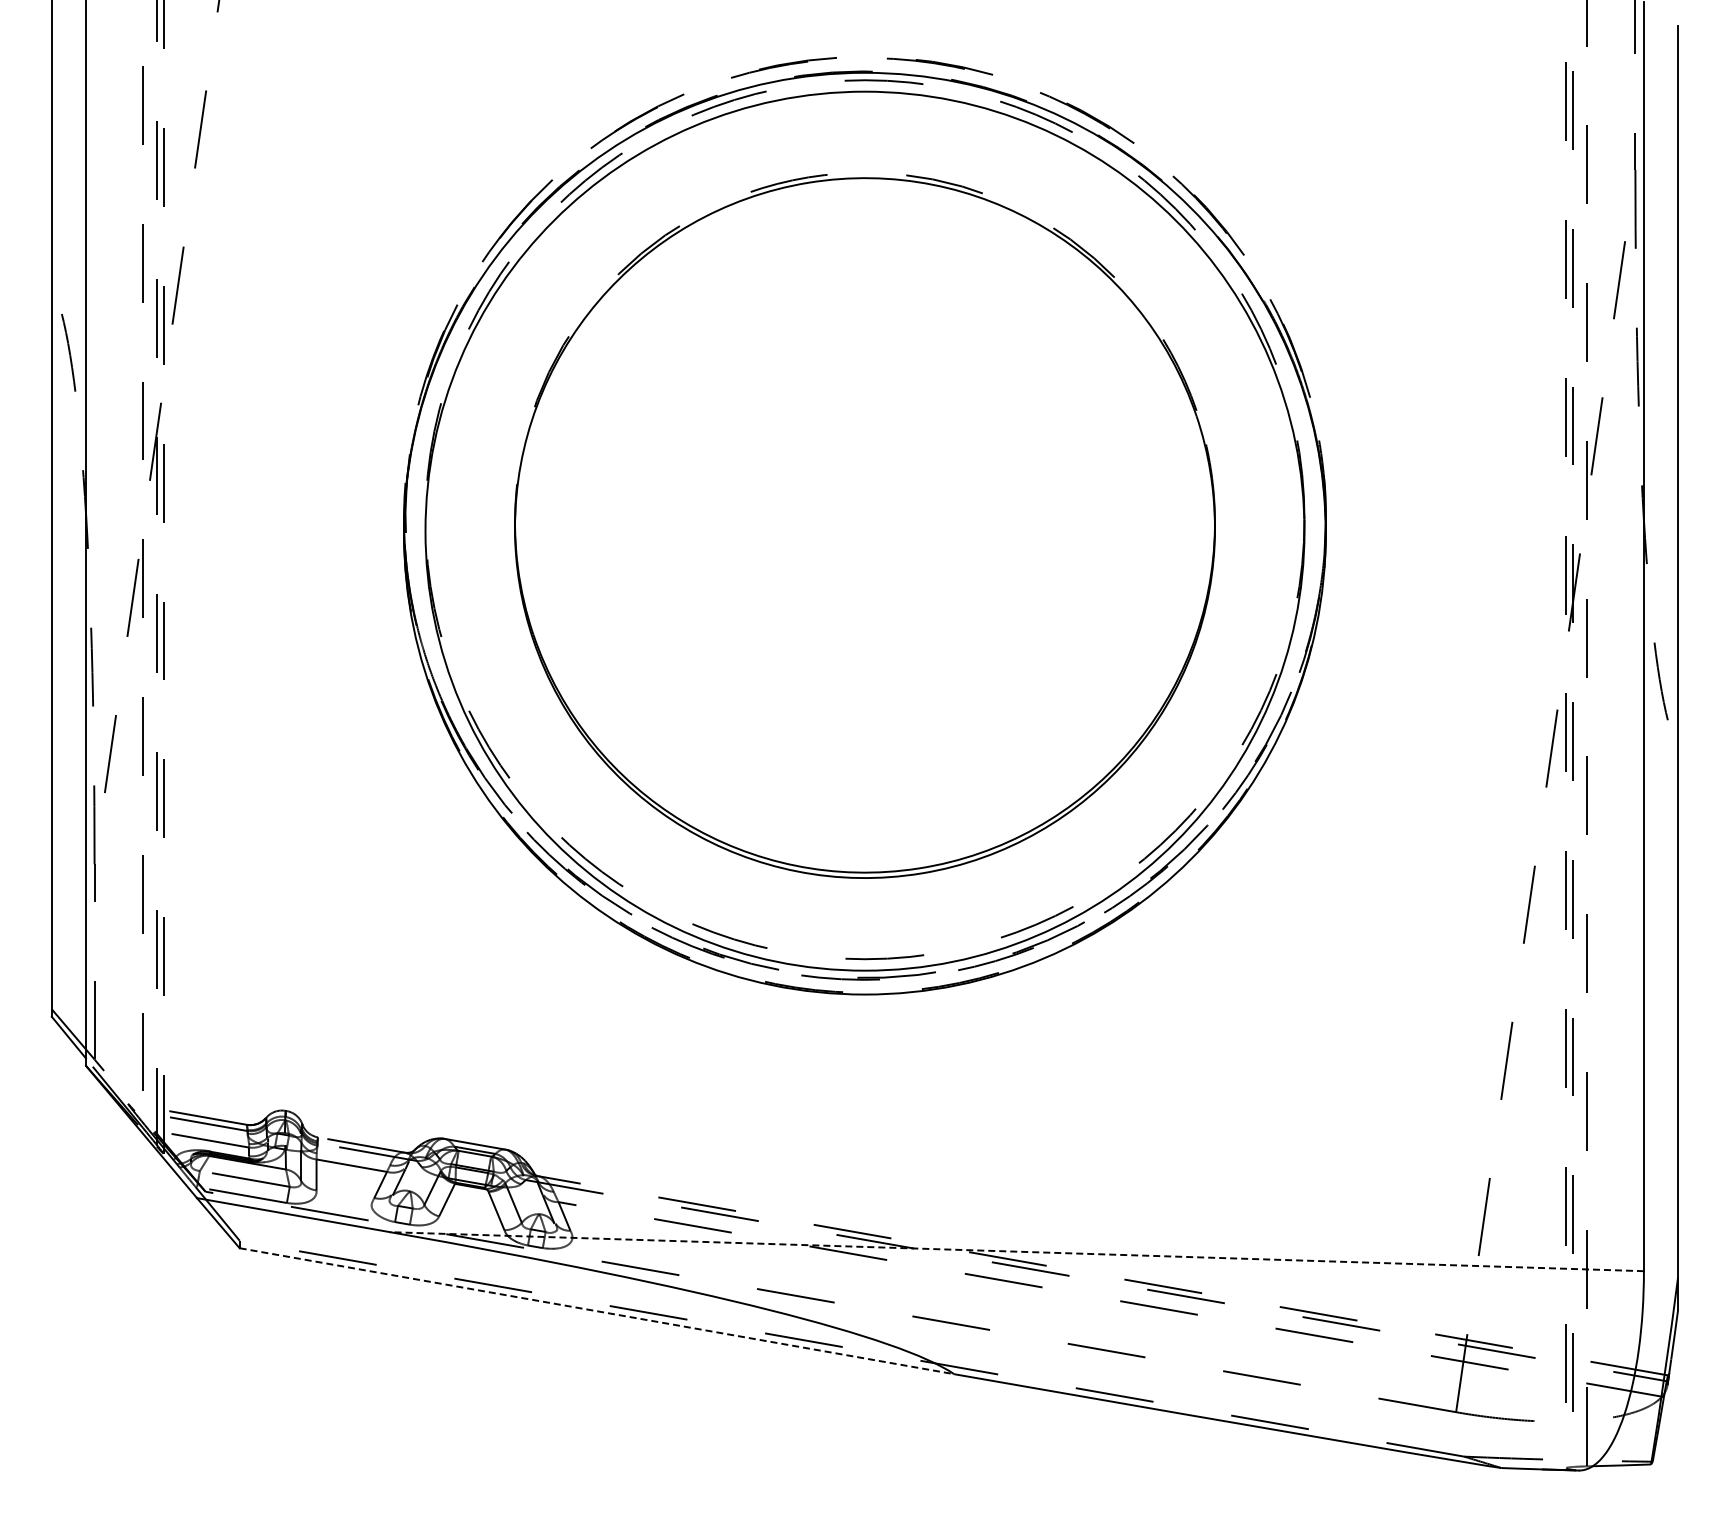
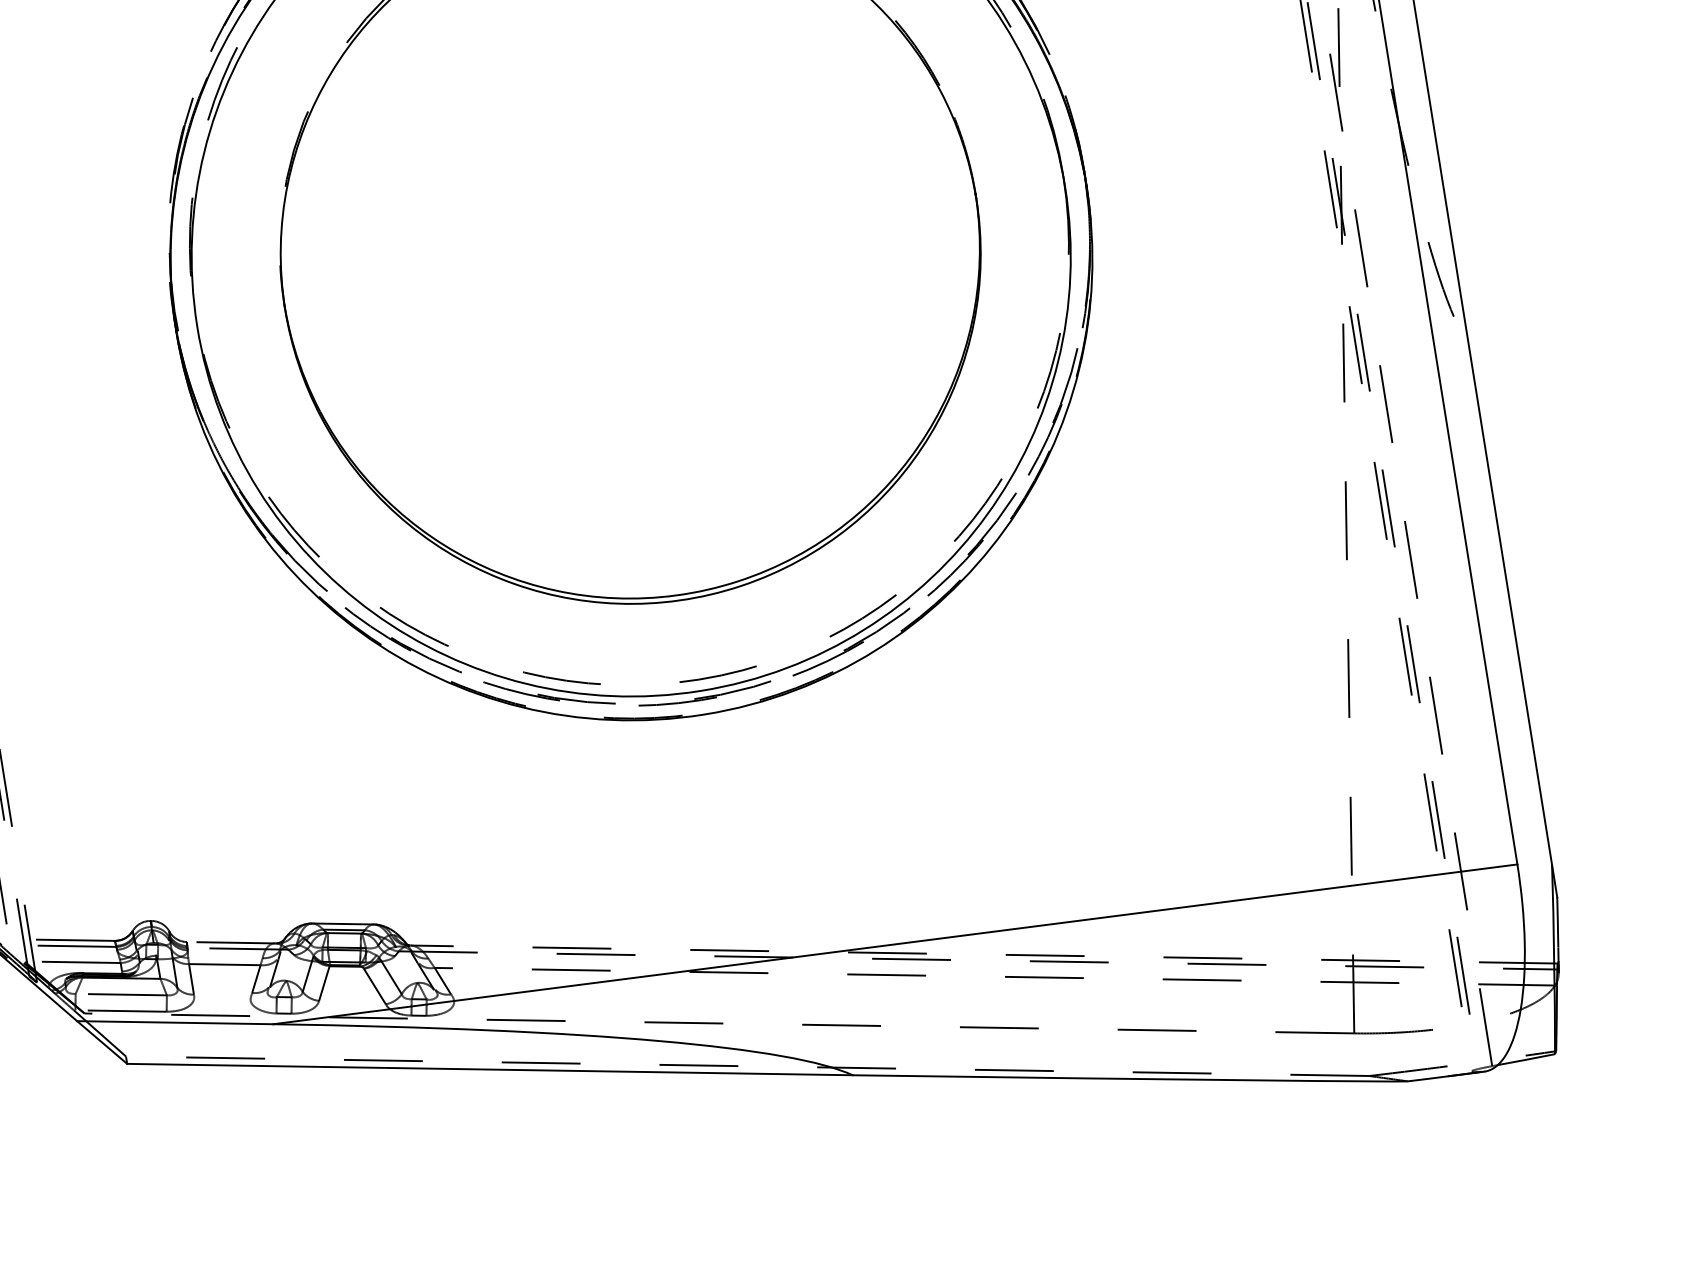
line: (1016, 1251) -> (894, 944), dashed -> solid
line: (596, 1311) -> (489, 1069), dashed -> solid

